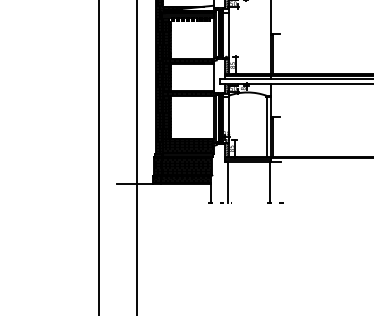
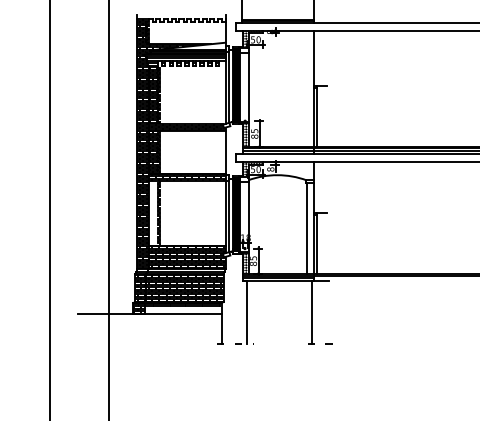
hatch: (166, 117) -> (153, 213), removed
hatch: (185, 180) -> (182, 309), removed

